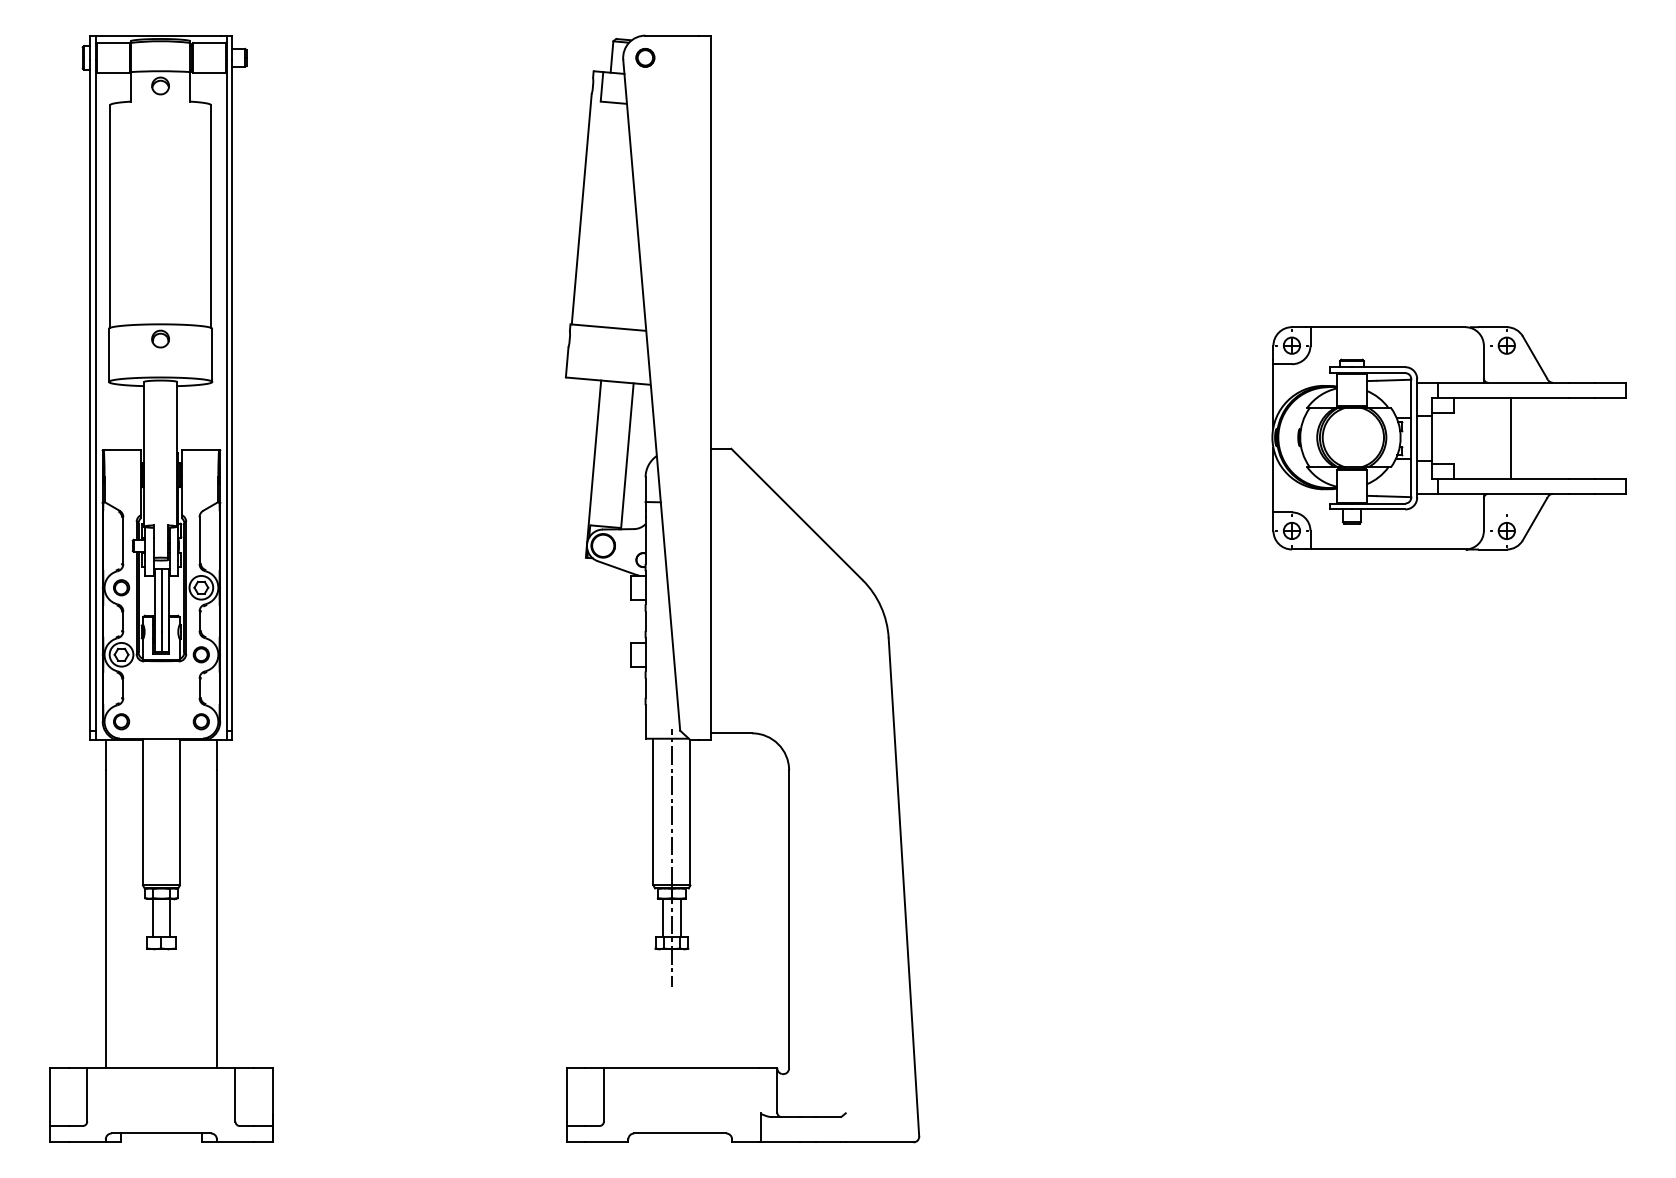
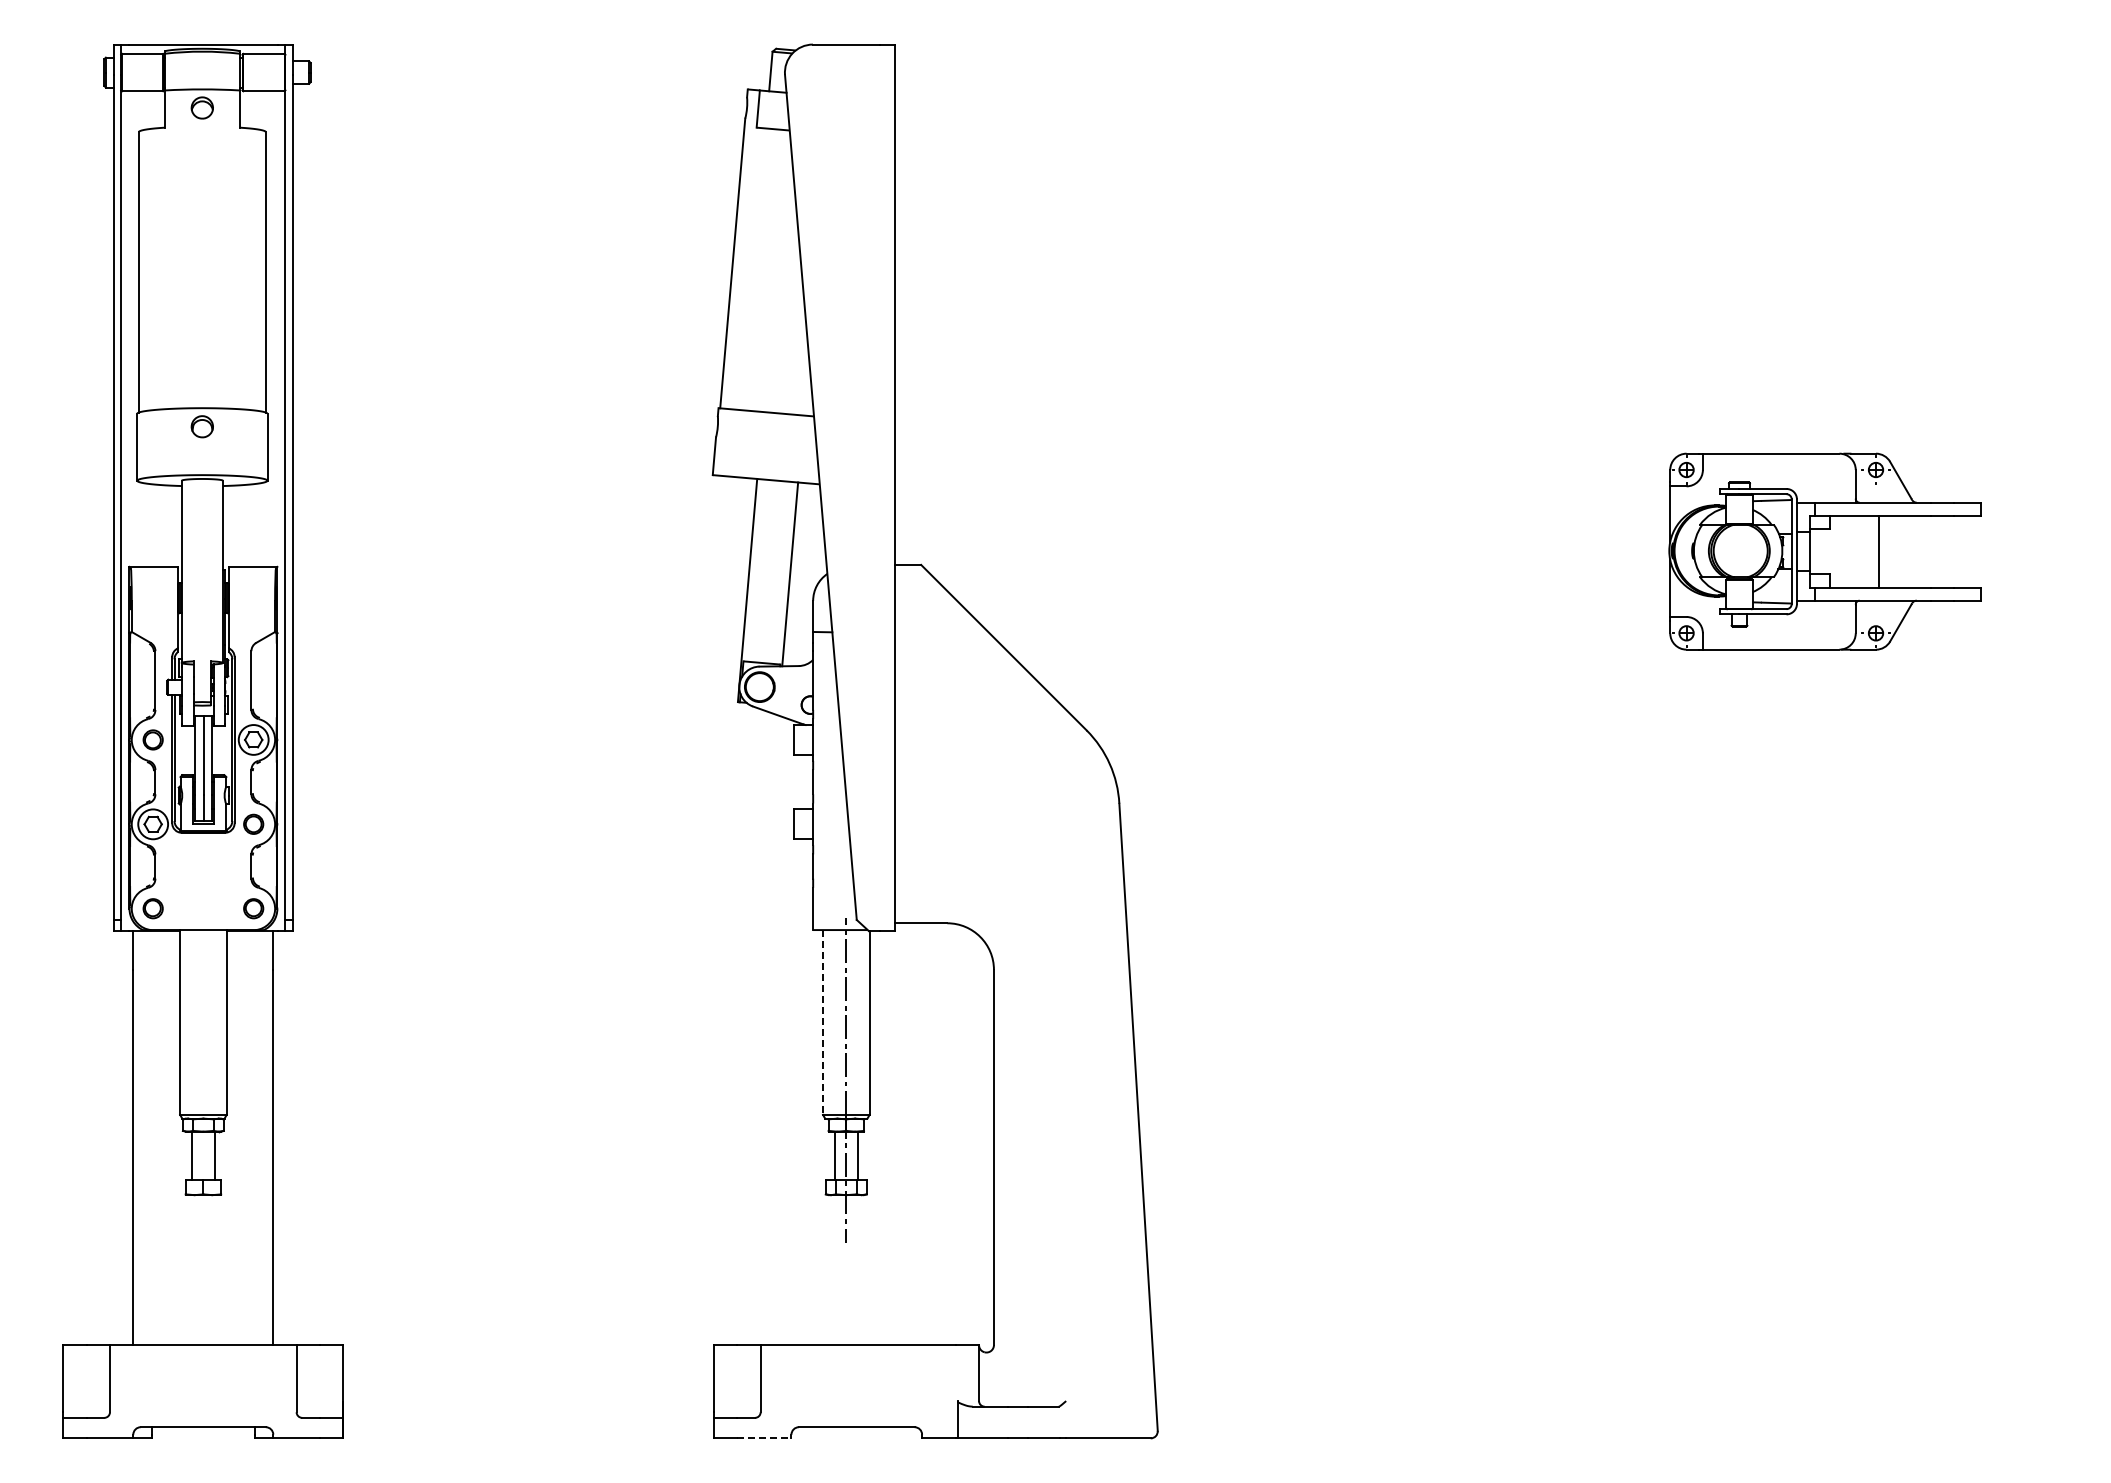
part: (645, 57) -> (812, 72), removed
part: (1448, 438) -> (1824, 551), size x0.7
line: (653, 812) -> (823, 1022), solid -> dashed
line: (606, 1142) -> (764, 1438), solid -> dashed

